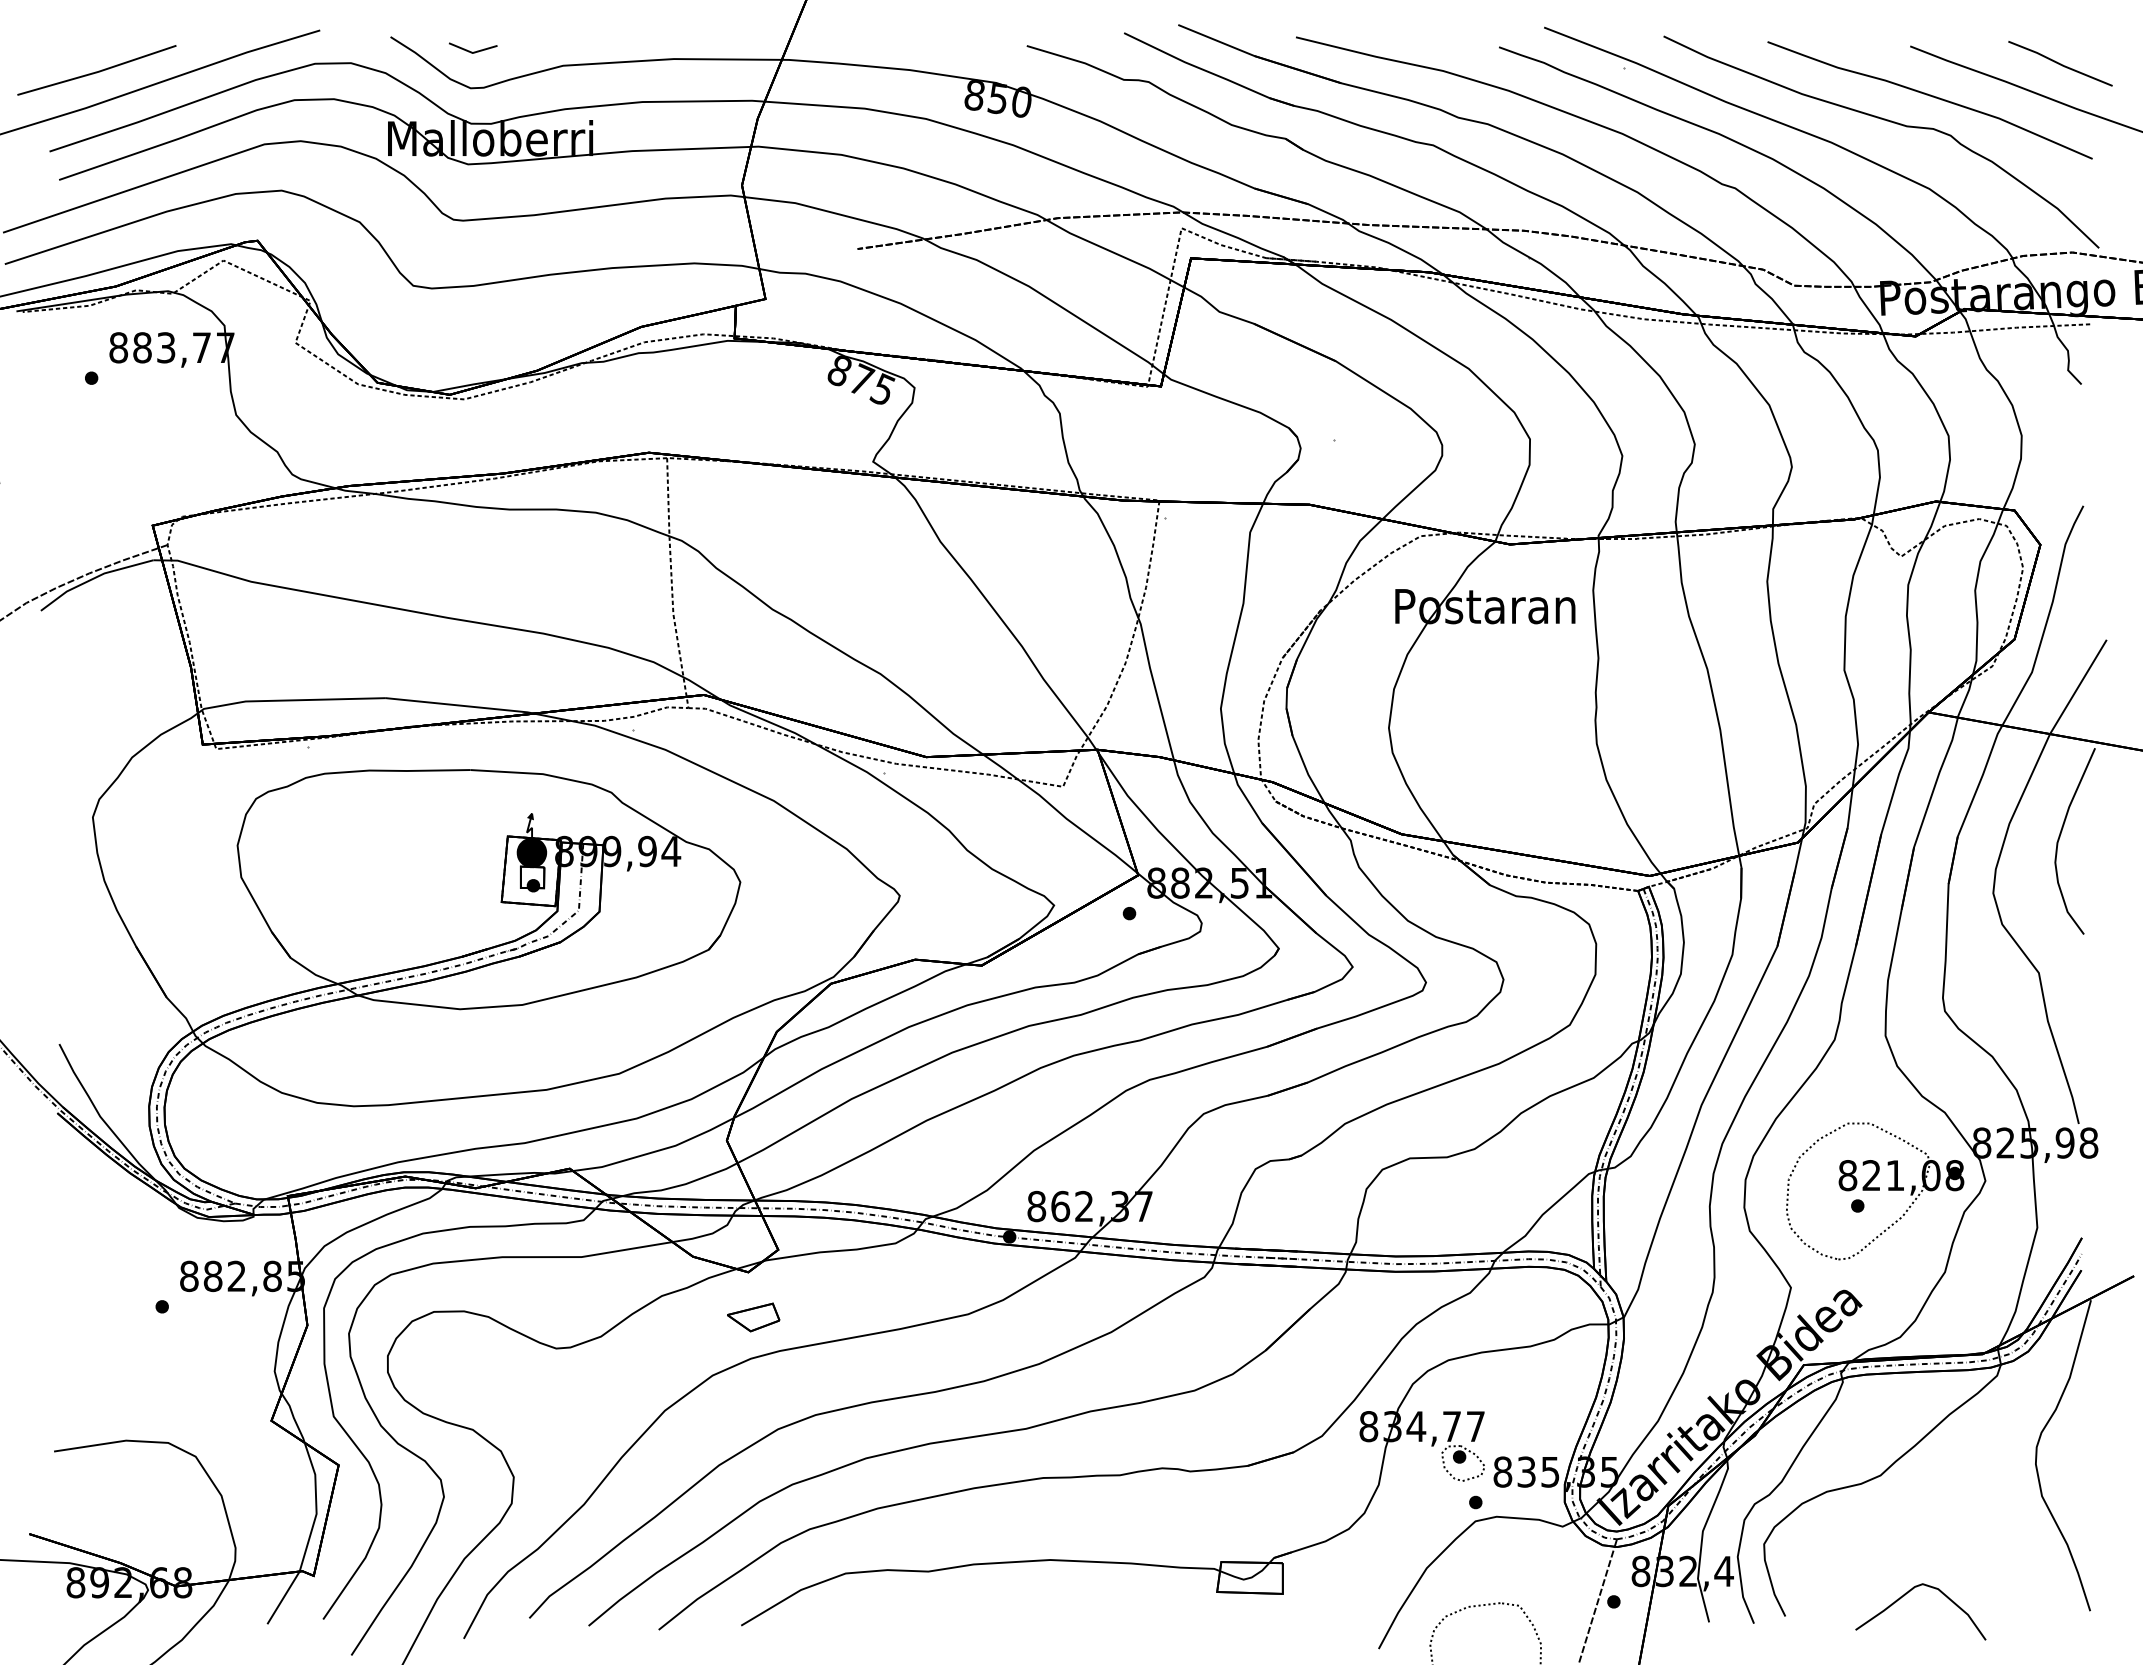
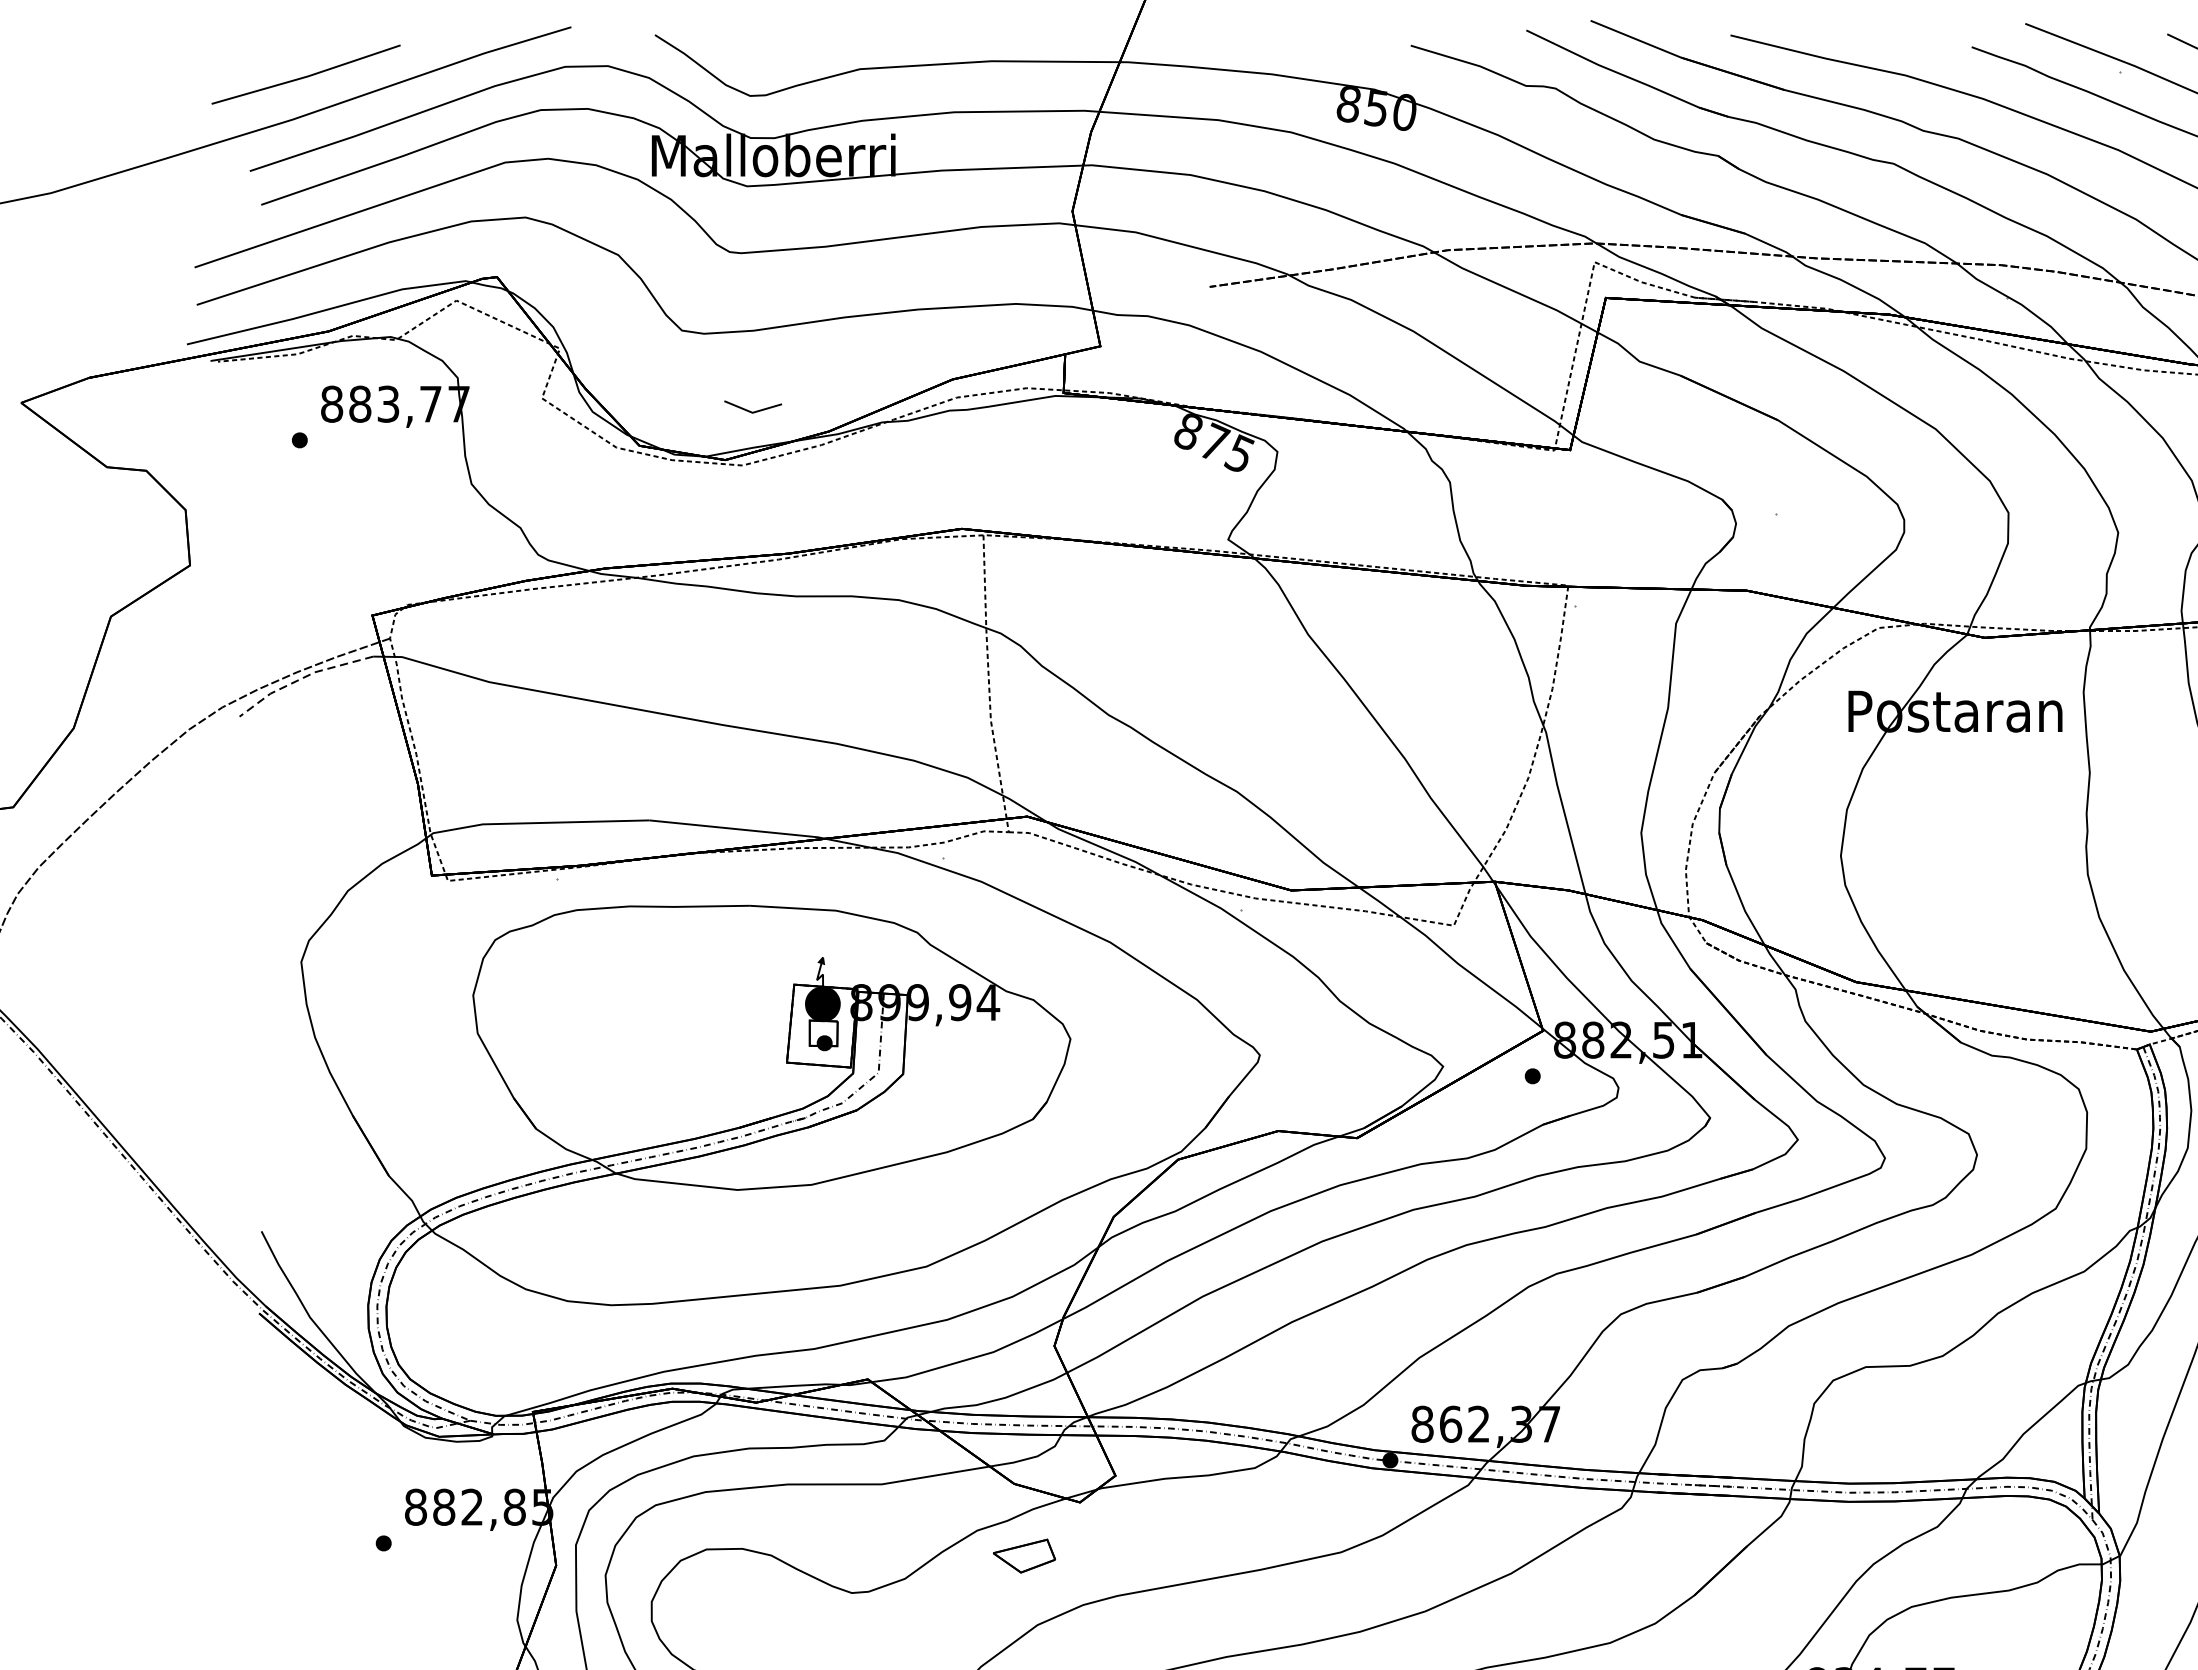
line: (473, 51) -> (753, 410), moved
line: (93, 578) -> (302, 678), solid -> dashed
part: (753, 1317) -> (1024, 1556), moved

